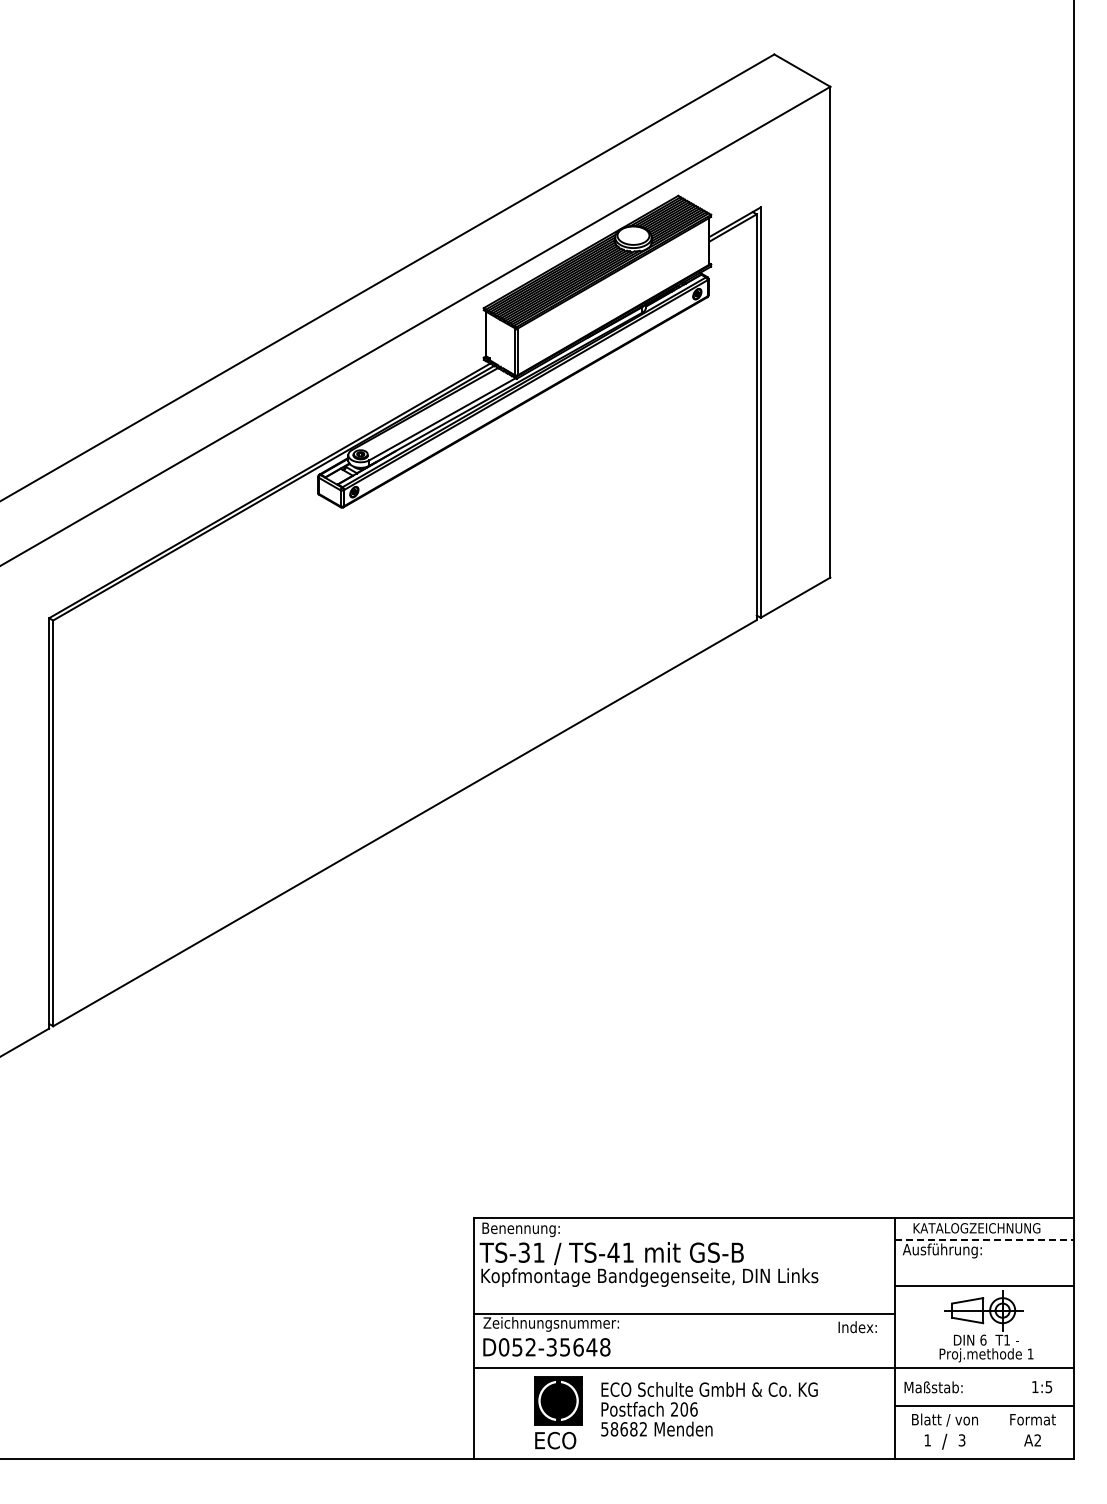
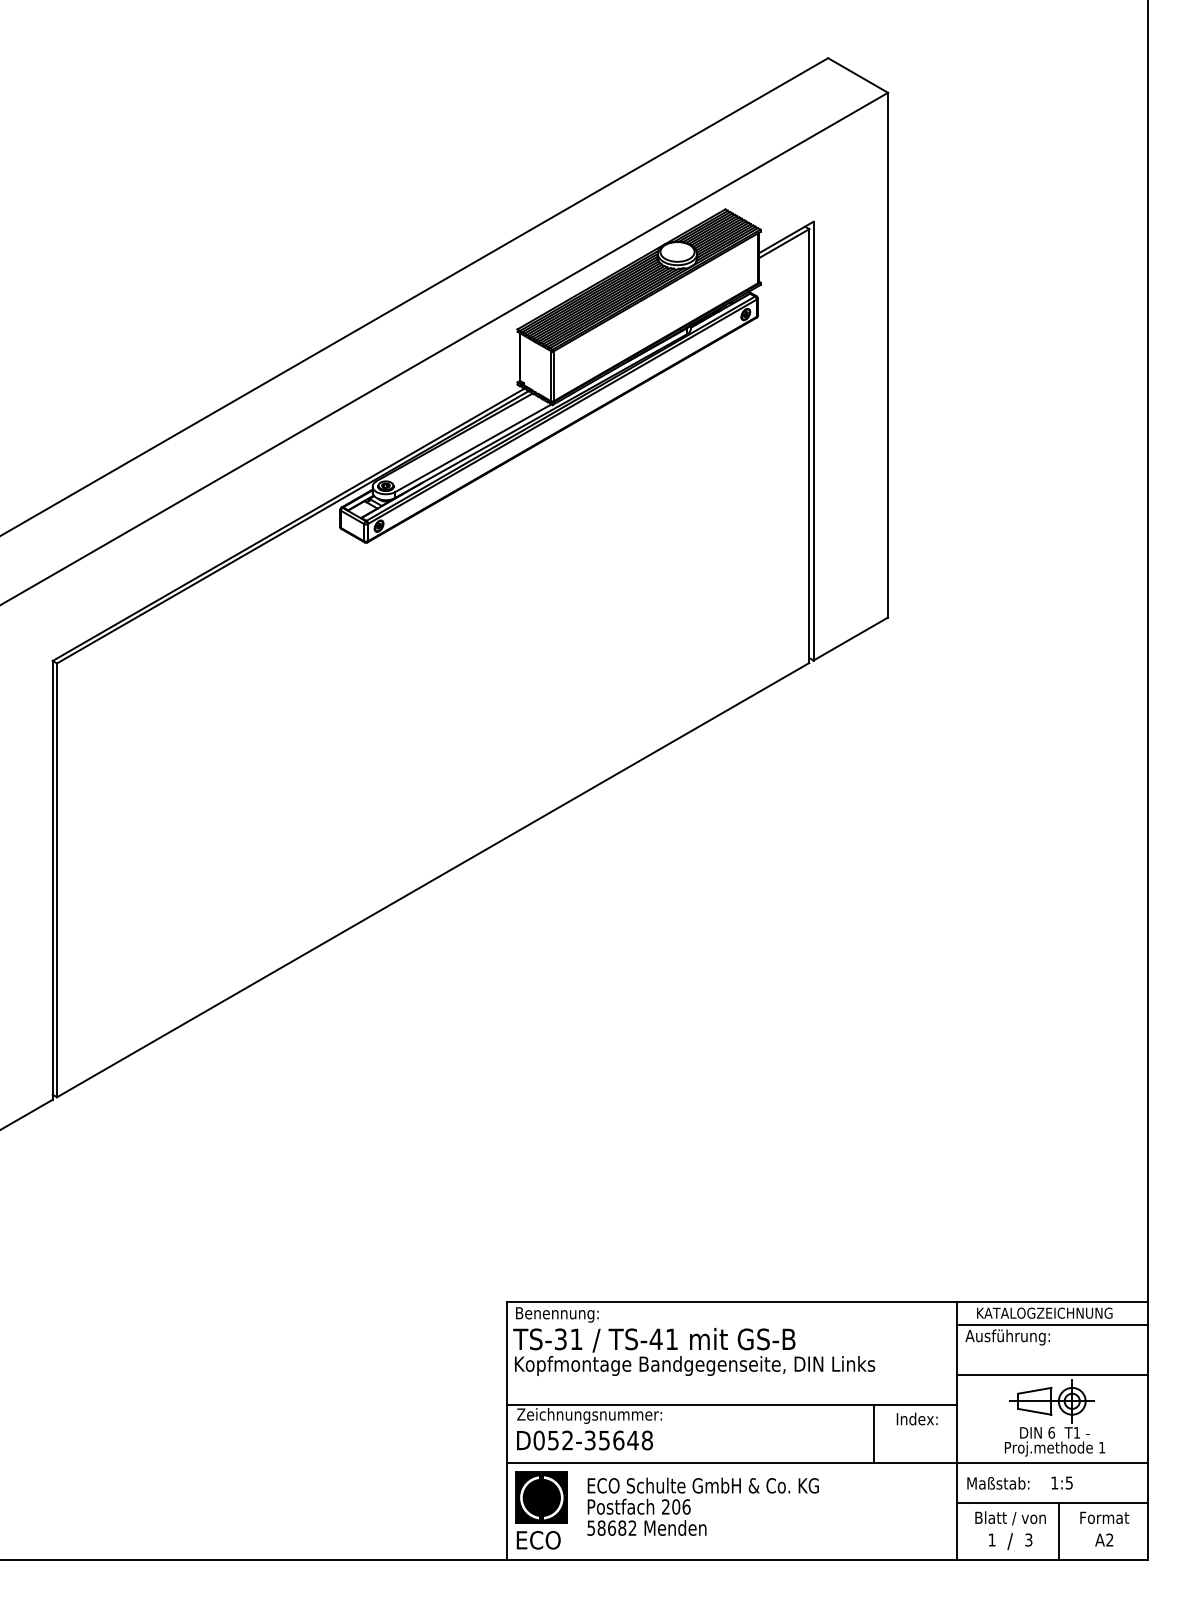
line: (984, 1239) -> (1052, 1325), dashed -> solid
line: (817, 1340) -> (874, 1433), added
text: (1042, 1387) -> (1062, 1483), moved
part: (675, 1412) -> (666, 1510), moved
line: (990, 1431) -> (1059, 1530), added

